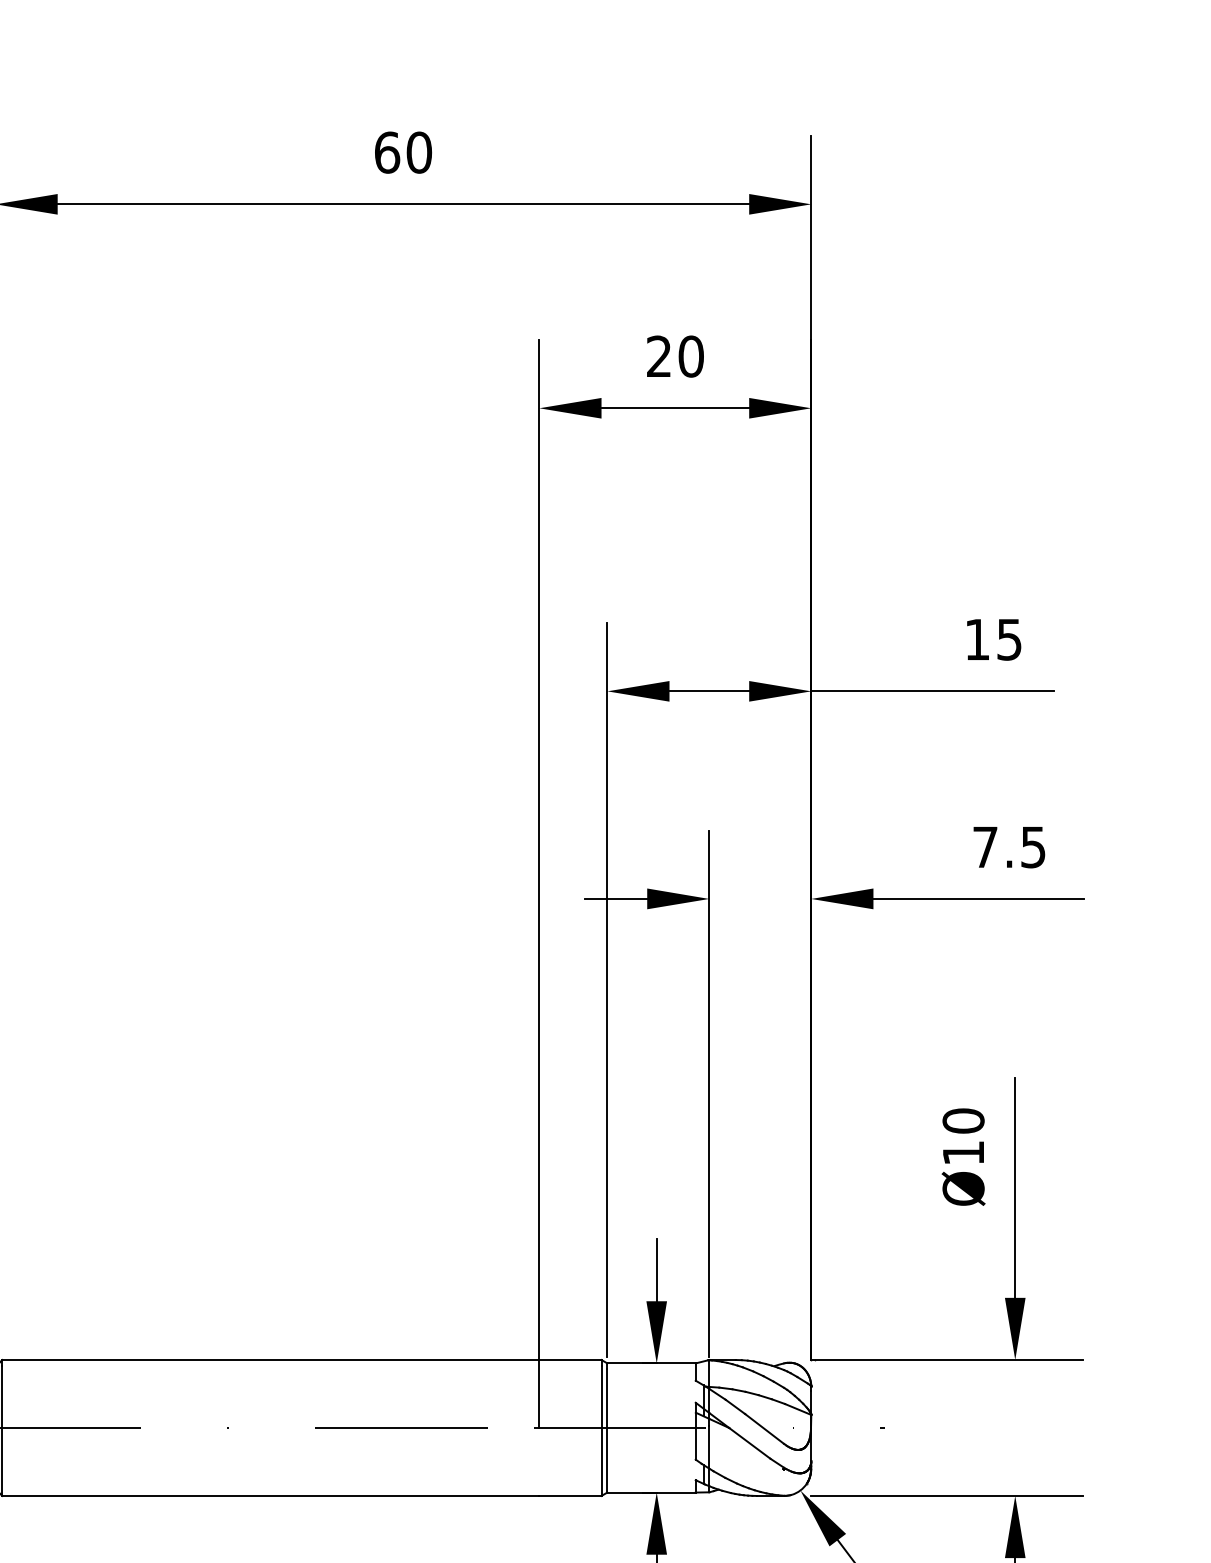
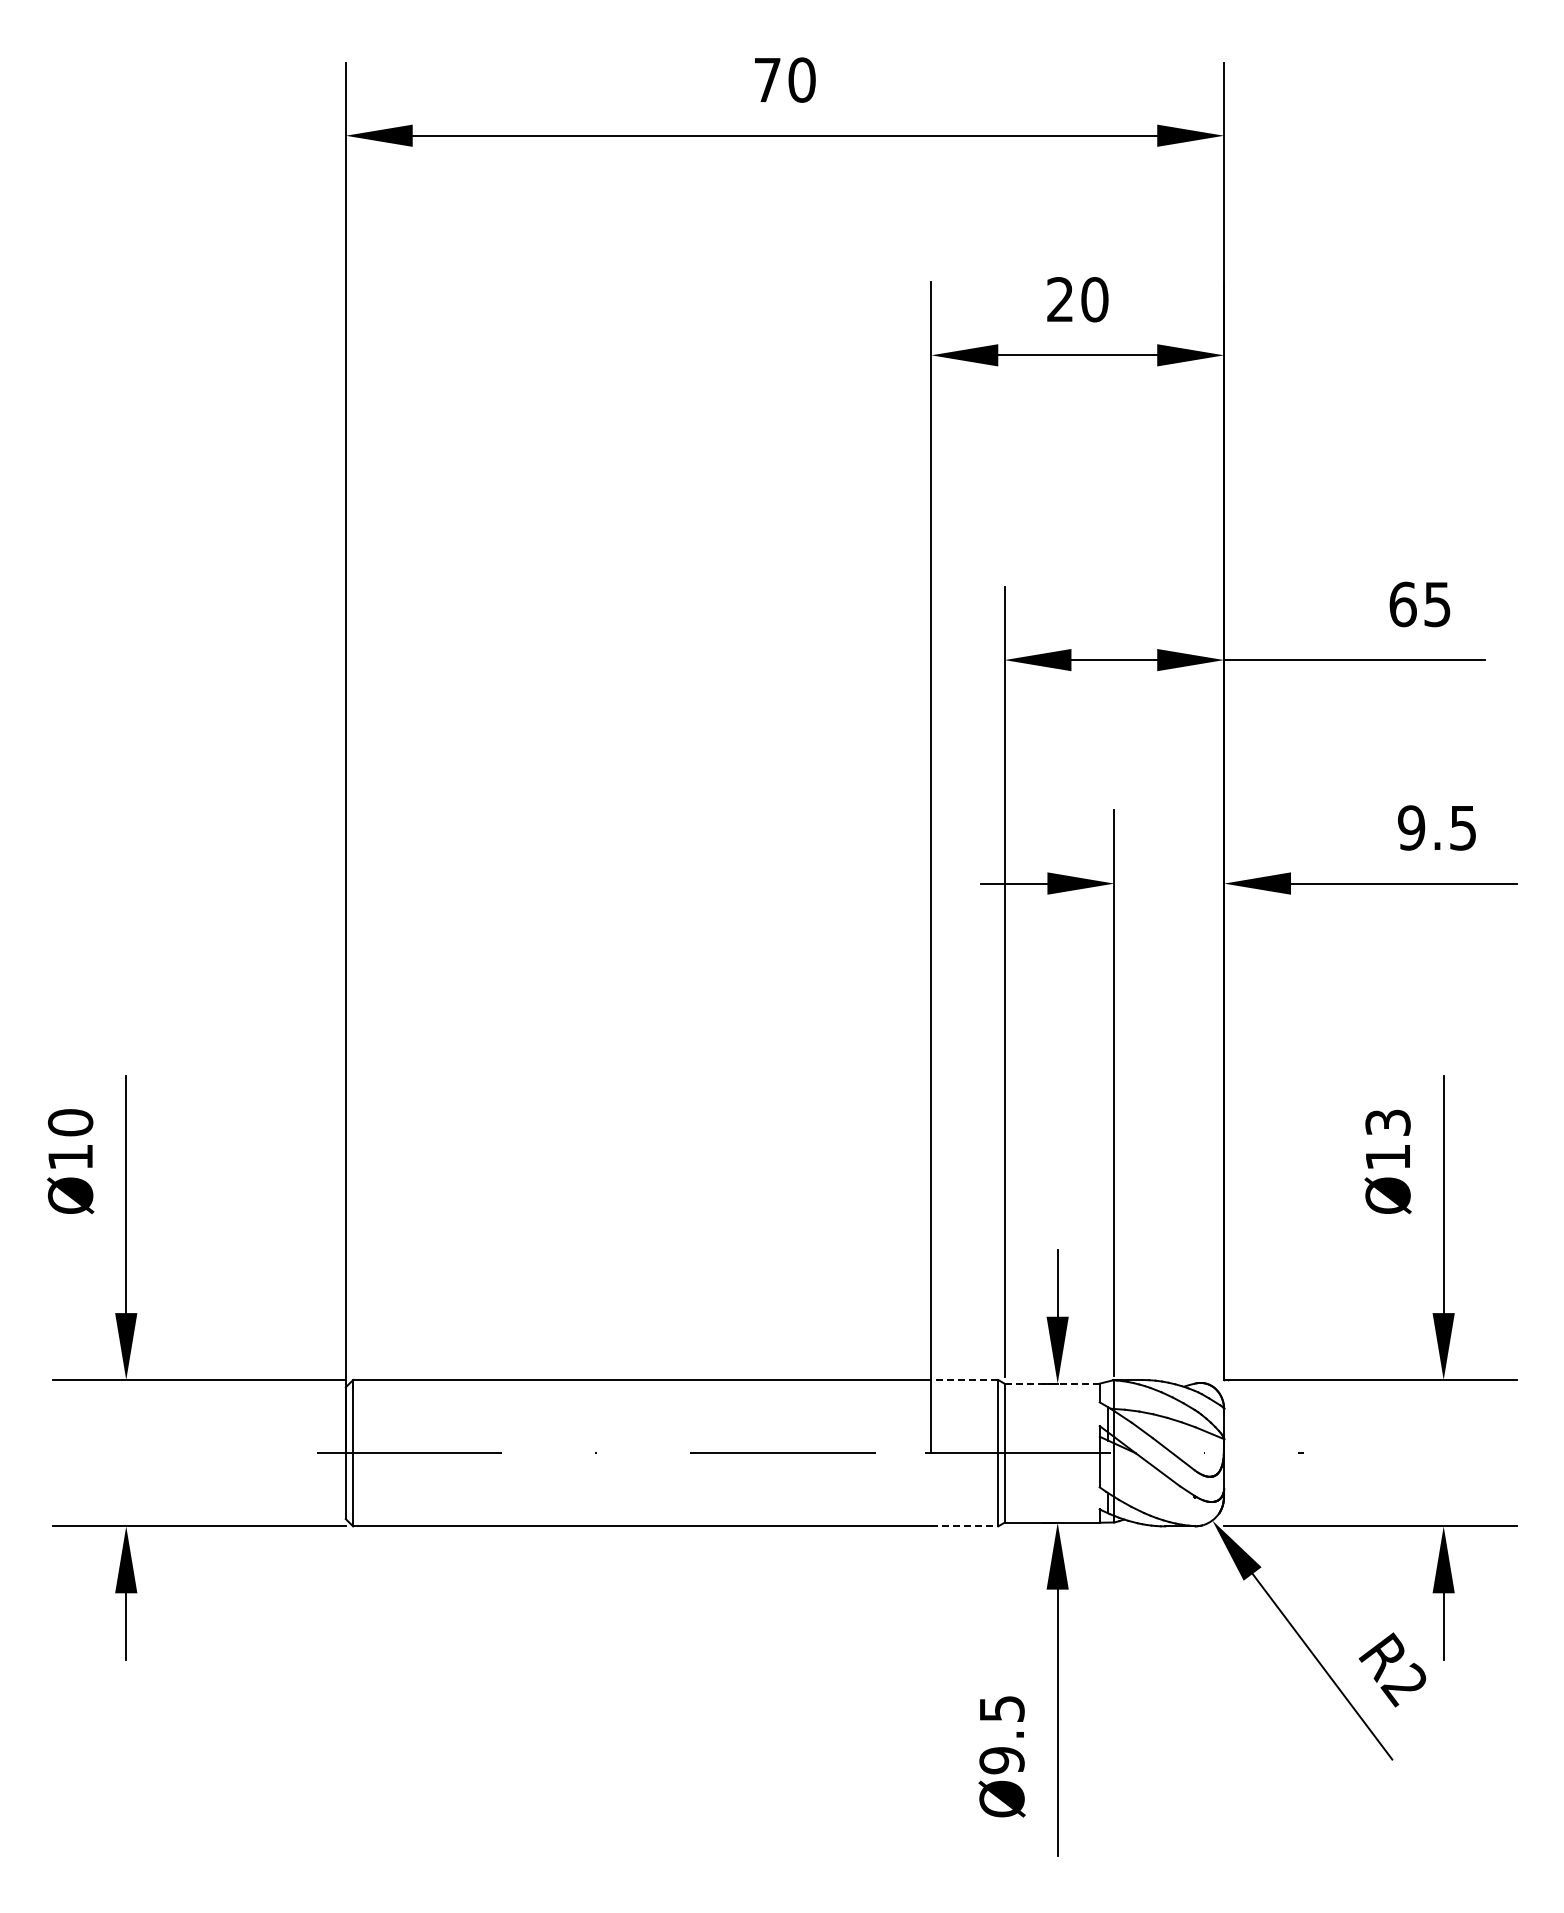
text: (387, 152) -> (767, 79), 60 -> 70
text: (976, 639) -> (1402, 604), 15 -> 65
text: (985, 846) -> (1411, 827), 7.5 -> 9.5
text: (963, 1120) -> (1387, 1122), Ø10 -> Ø13
line: (570, 1360) -> (964, 1380), solid -> dashed
line: (651, 1363) -> (1052, 1383), solid -> dashed
line: (571, 1496) -> (965, 1526), solid -> dashed

